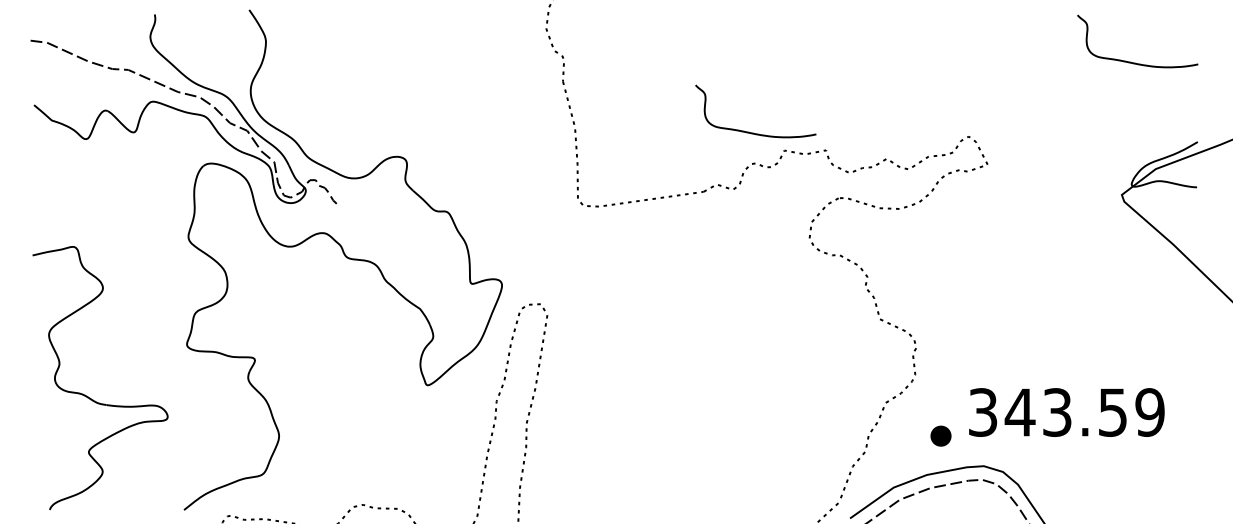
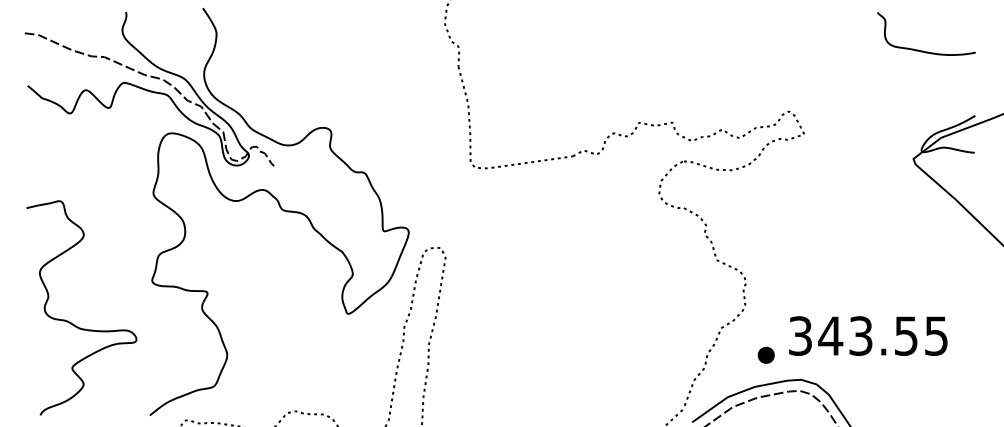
curve: (752, 131) -> (612, 107), removed
text: (1150, 411) -> (936, 335), 343.59 -> 343.55

